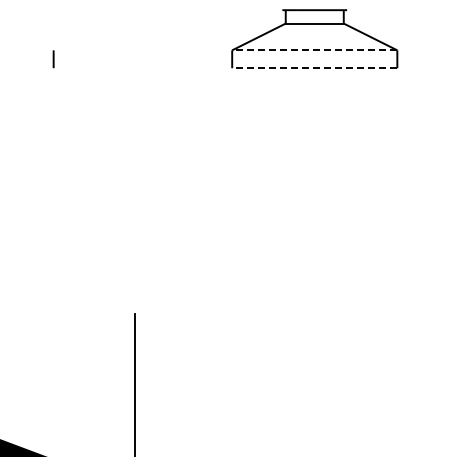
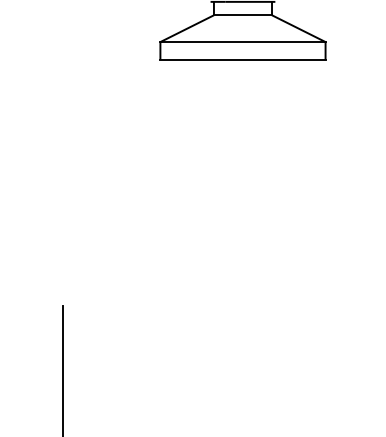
line: (314, 50) -> (242, 42), dashed -> solid
line: (314, 68) -> (242, 60), dashed -> solid

